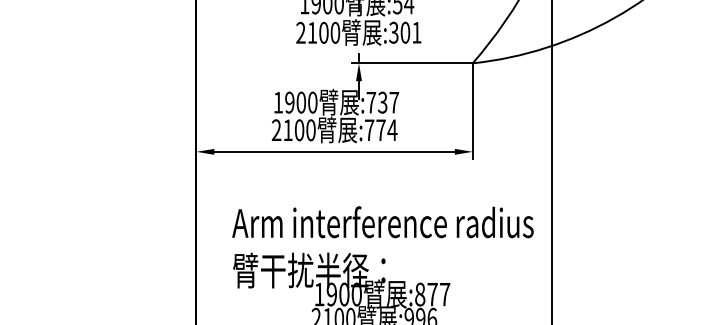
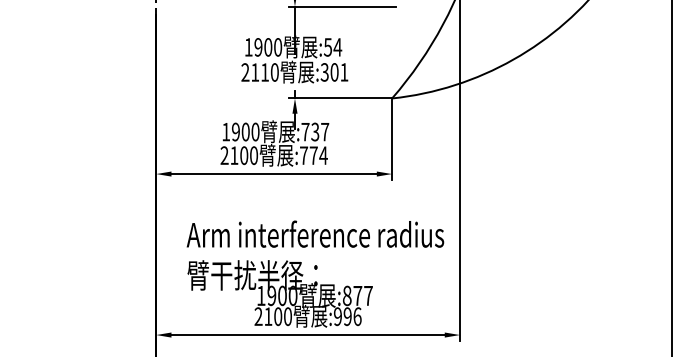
text: (324, 32) -> (265, 72), 2100 -> 2110

